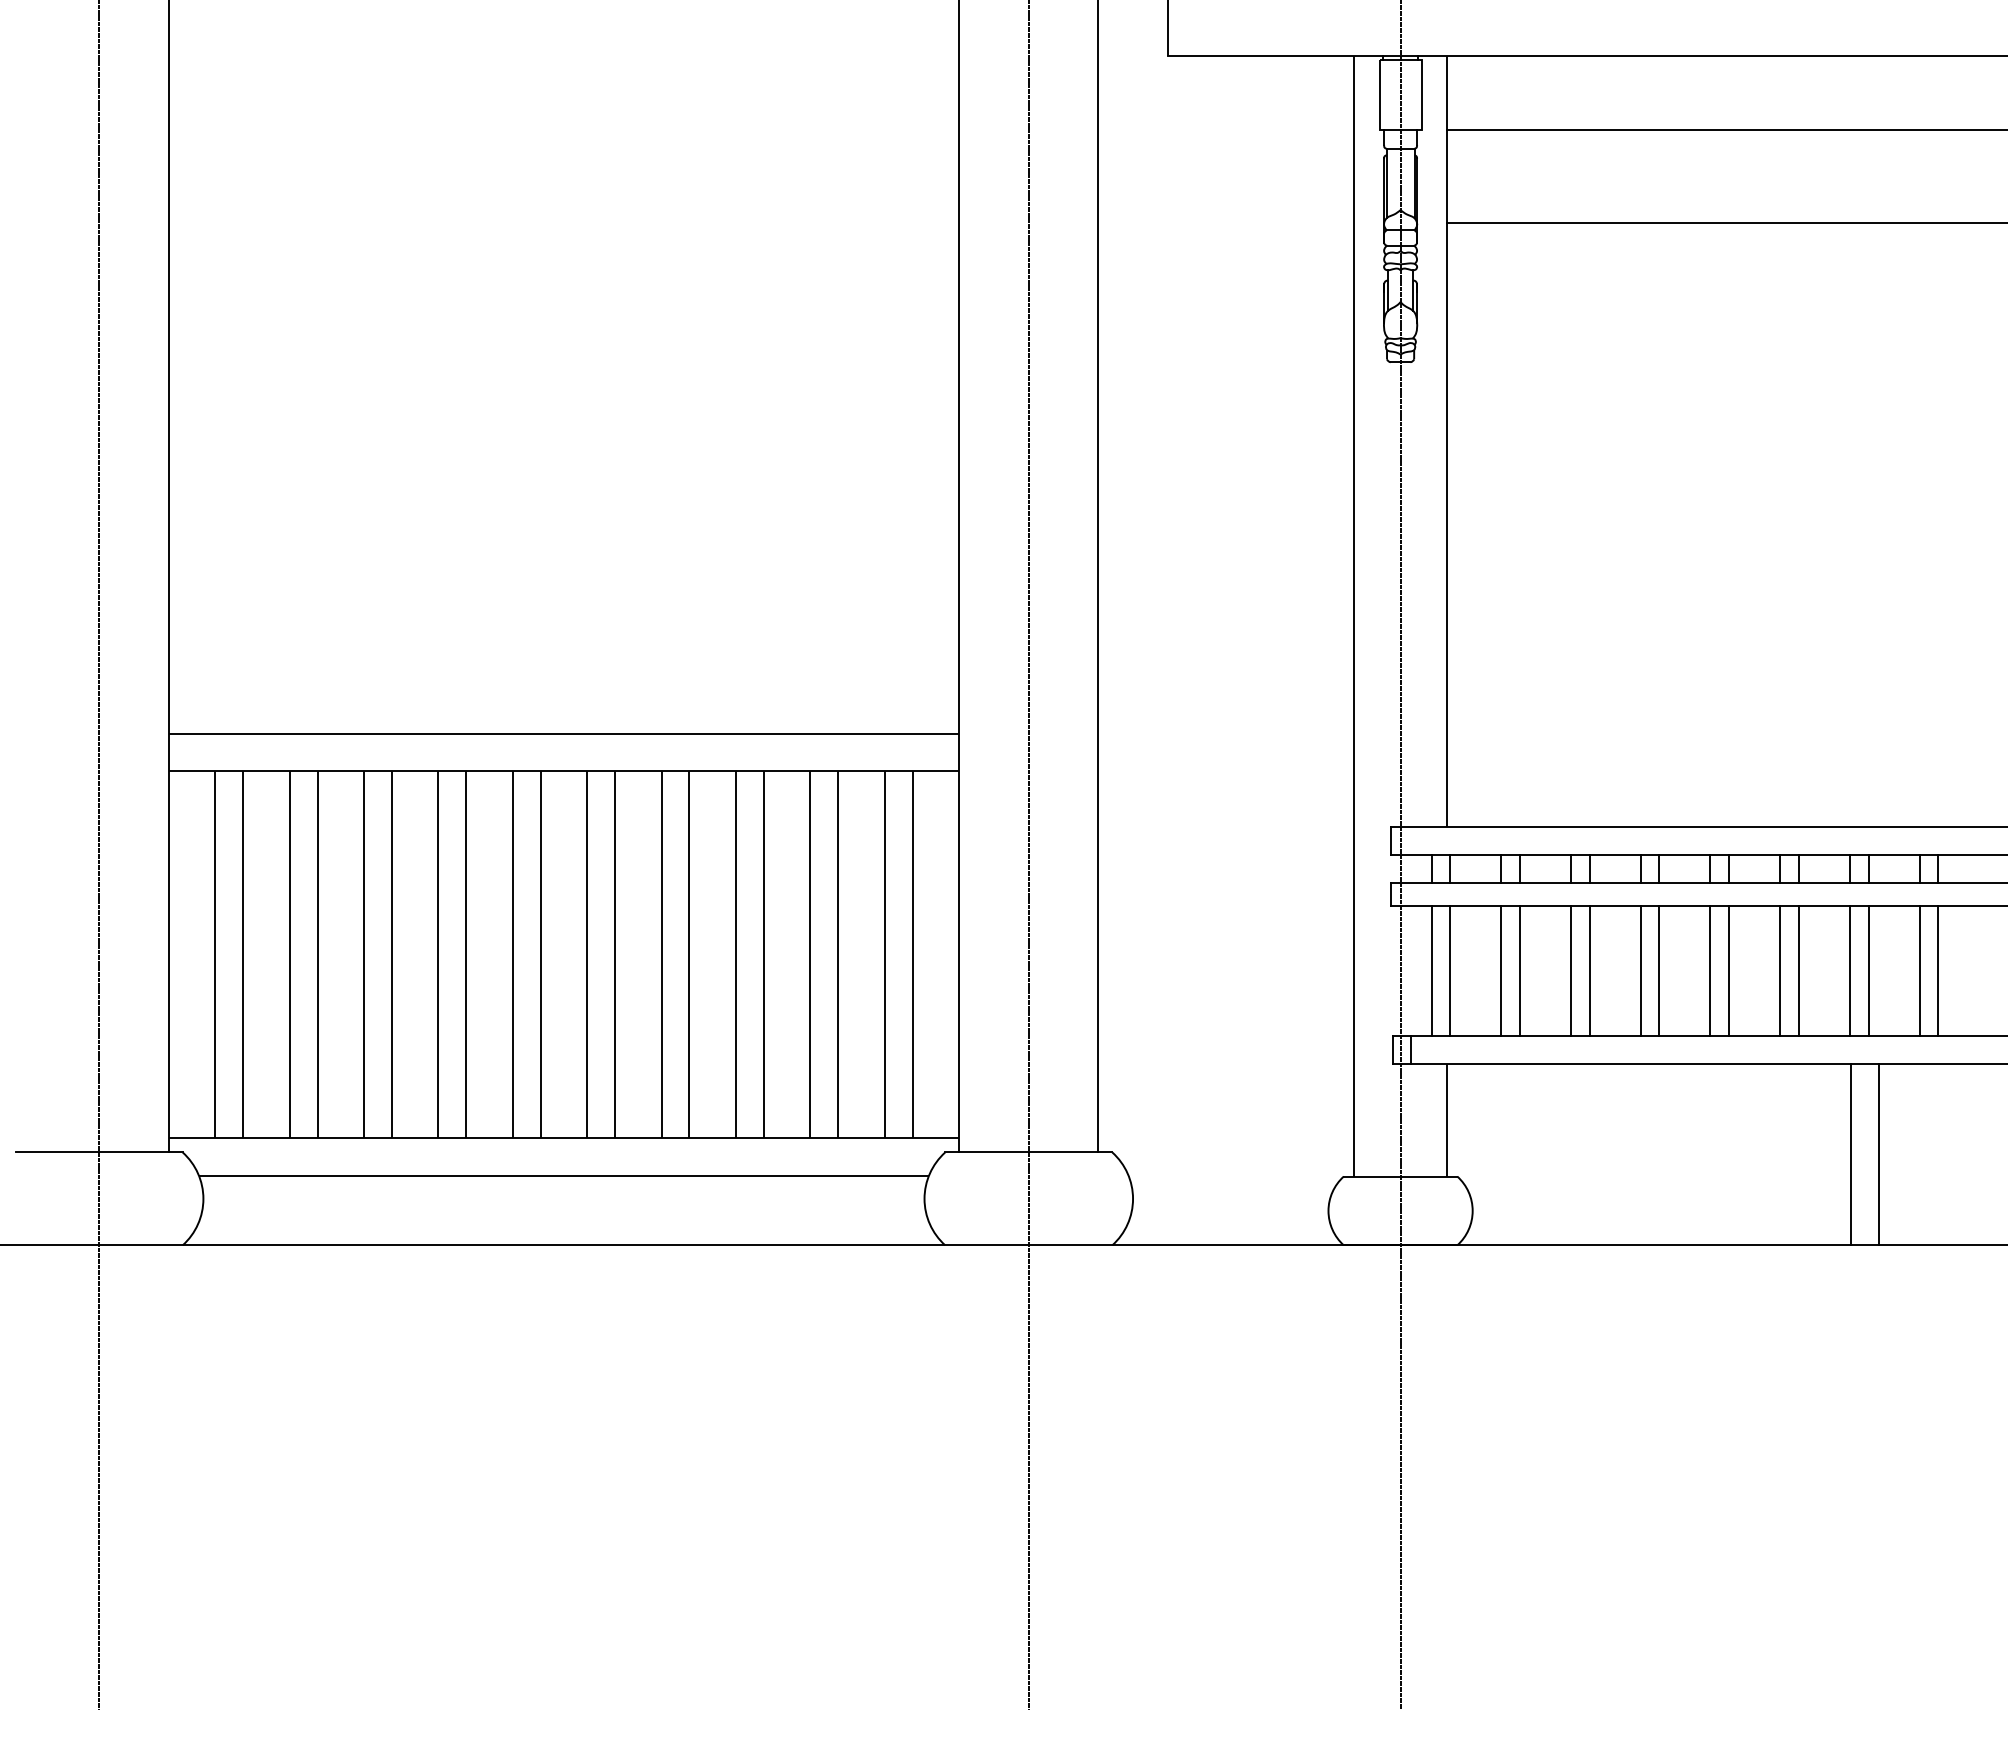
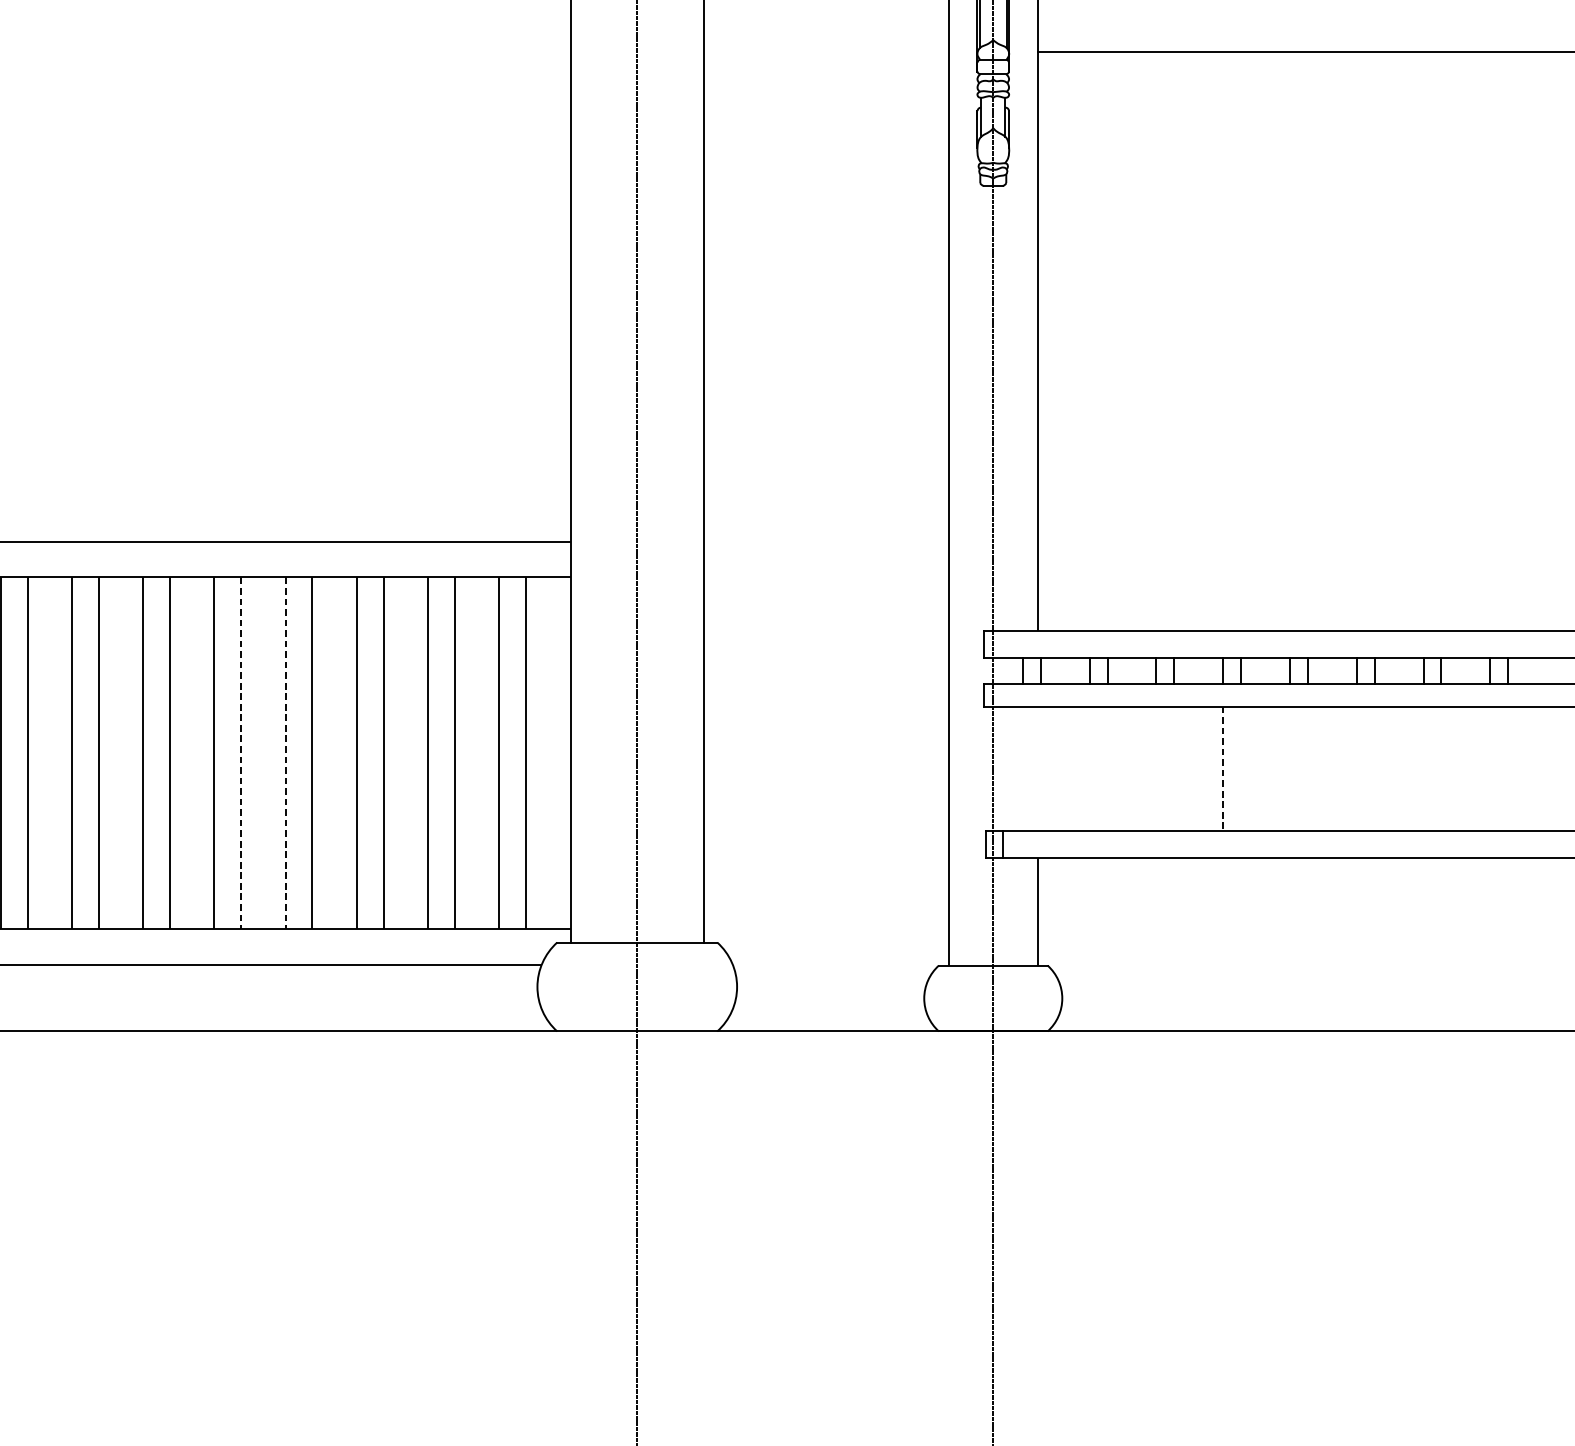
line: (615, 954) -> (241, 752), solid -> dashed
line: (661, 954) -> (285, 752), solid -> dashed
line: (1431, 971) -> (1022, 769), removed
line: (1450, 971) -> (1041, 769), removed
line: (1501, 971) -> (1089, 769), removed
line: (1519, 971) -> (1107, 769), removed
line: (1571, 971) -> (1156, 769), removed
line: (1589, 971) -> (1174, 769), removed
line: (1640, 971) -> (1222, 769), solid -> dashed
line: (1659, 971) -> (1241, 769), removed
line: (1710, 971) -> (1290, 769), removed
line: (1729, 971) -> (1308, 769), removed
line: (1780, 971) -> (1357, 769), removed
line: (1798, 971) -> (1374, 769), removed
line: (1849, 971) -> (1423, 769), removed
line: (1868, 971) -> (1441, 769), removed
line: (1919, 971) -> (1490, 769), removed
line: (1938, 971) -> (1508, 769), removed
line: (1851, 1154) -> (1425, 944), removed
line: (1879, 1154) -> (1451, 944), removed

